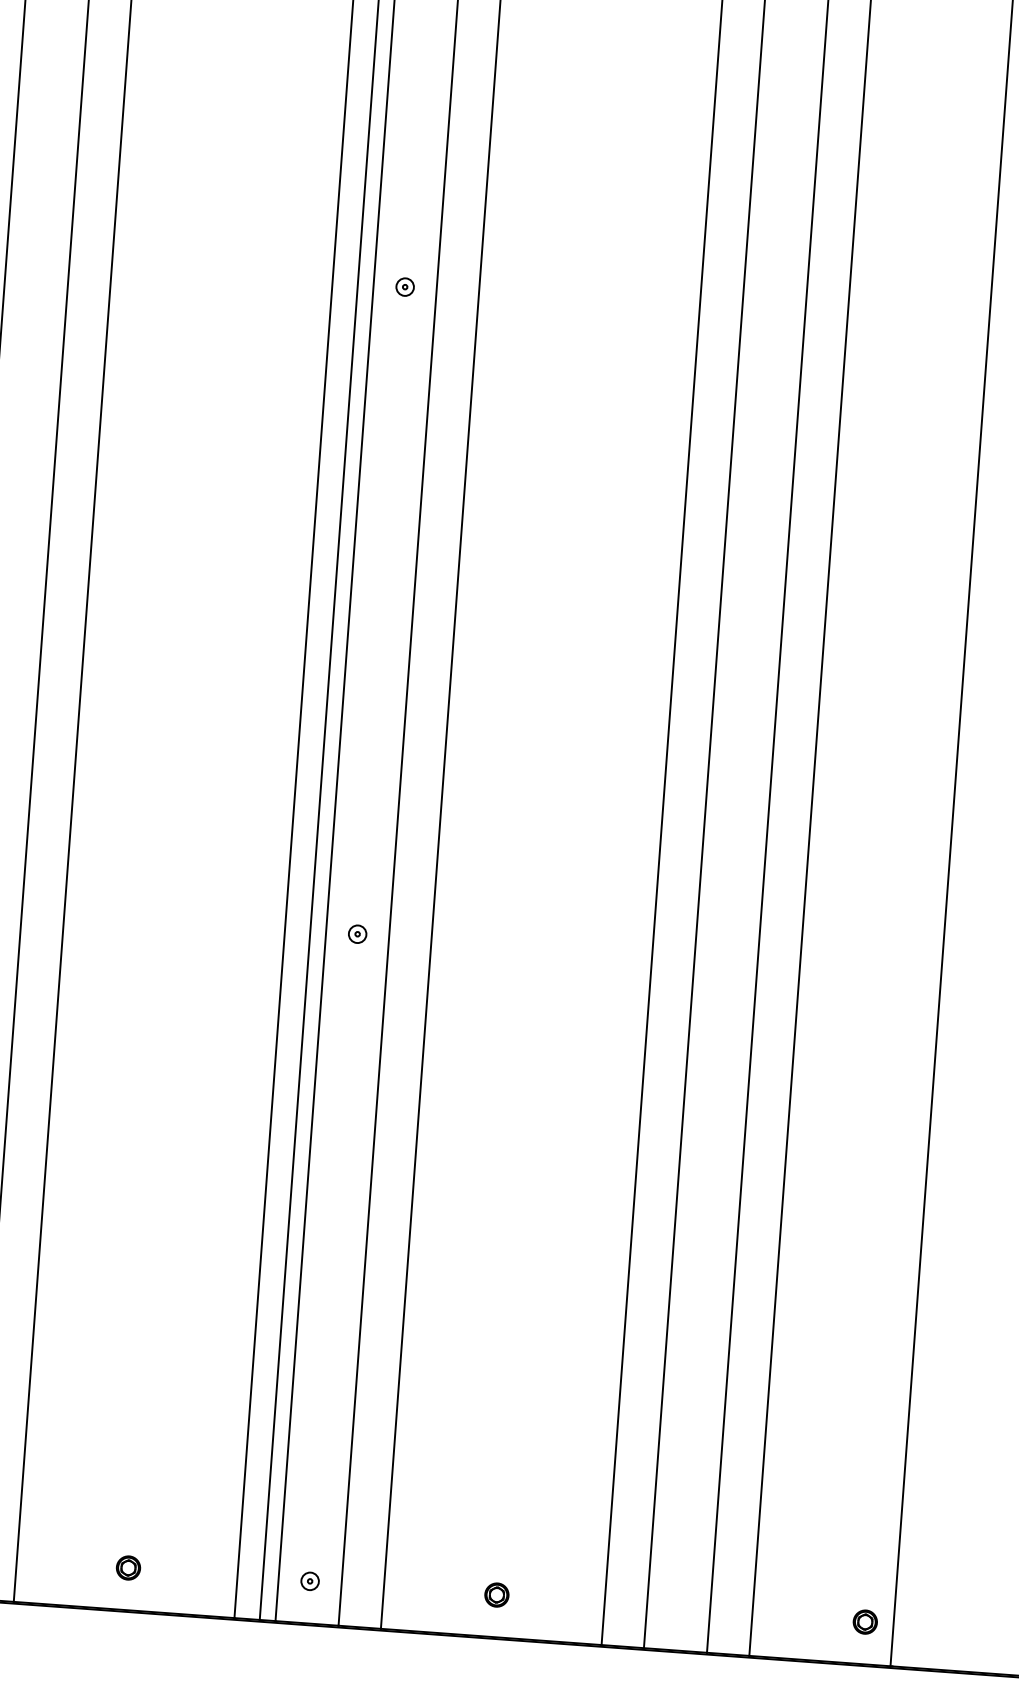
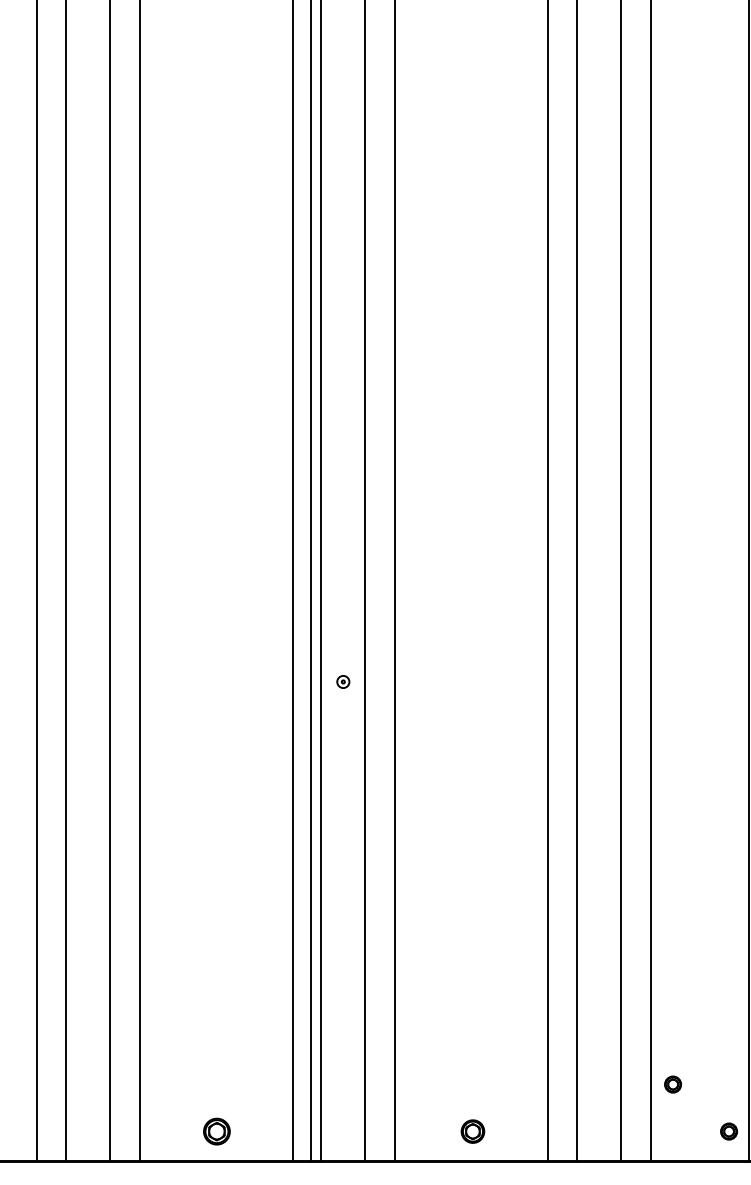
part: (405, 287) -> (343, 232), removed
part: (788, 1548) -> (672, 1084), added
part: (129, 1567) -> (217, 1131), size x1.6
part: (310, 1581) -> (343, 1131), removed
part: (497, 1595) -> (473, 1131), size x1.4

